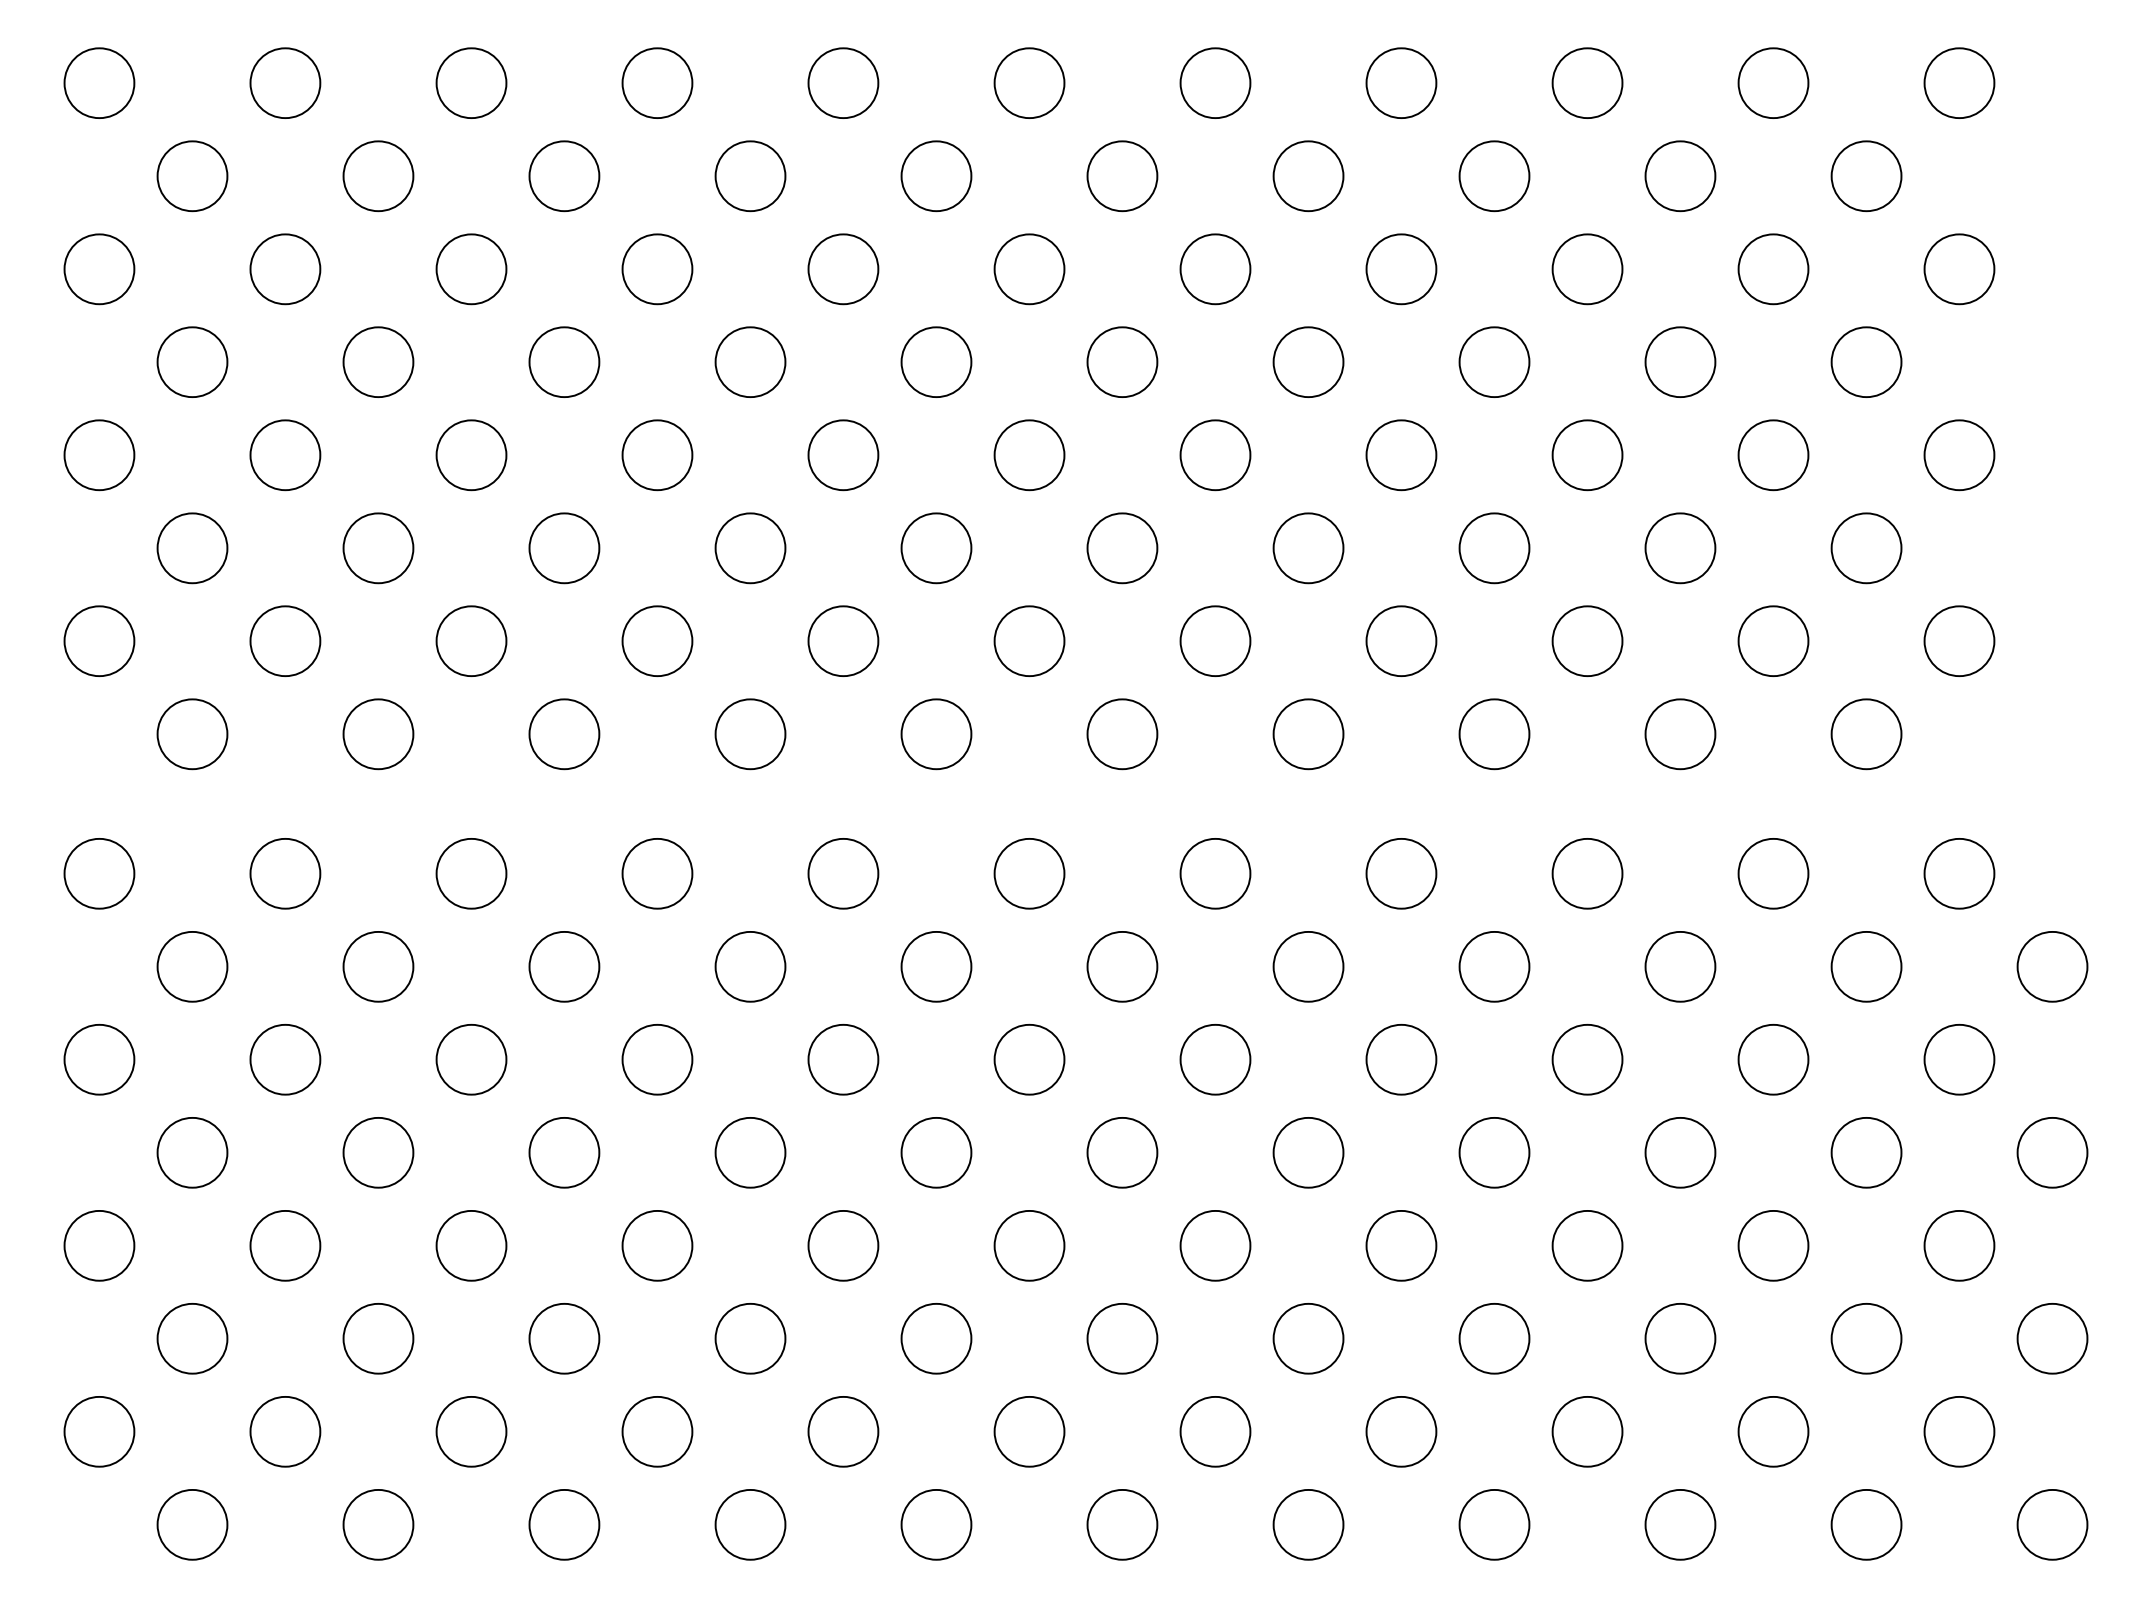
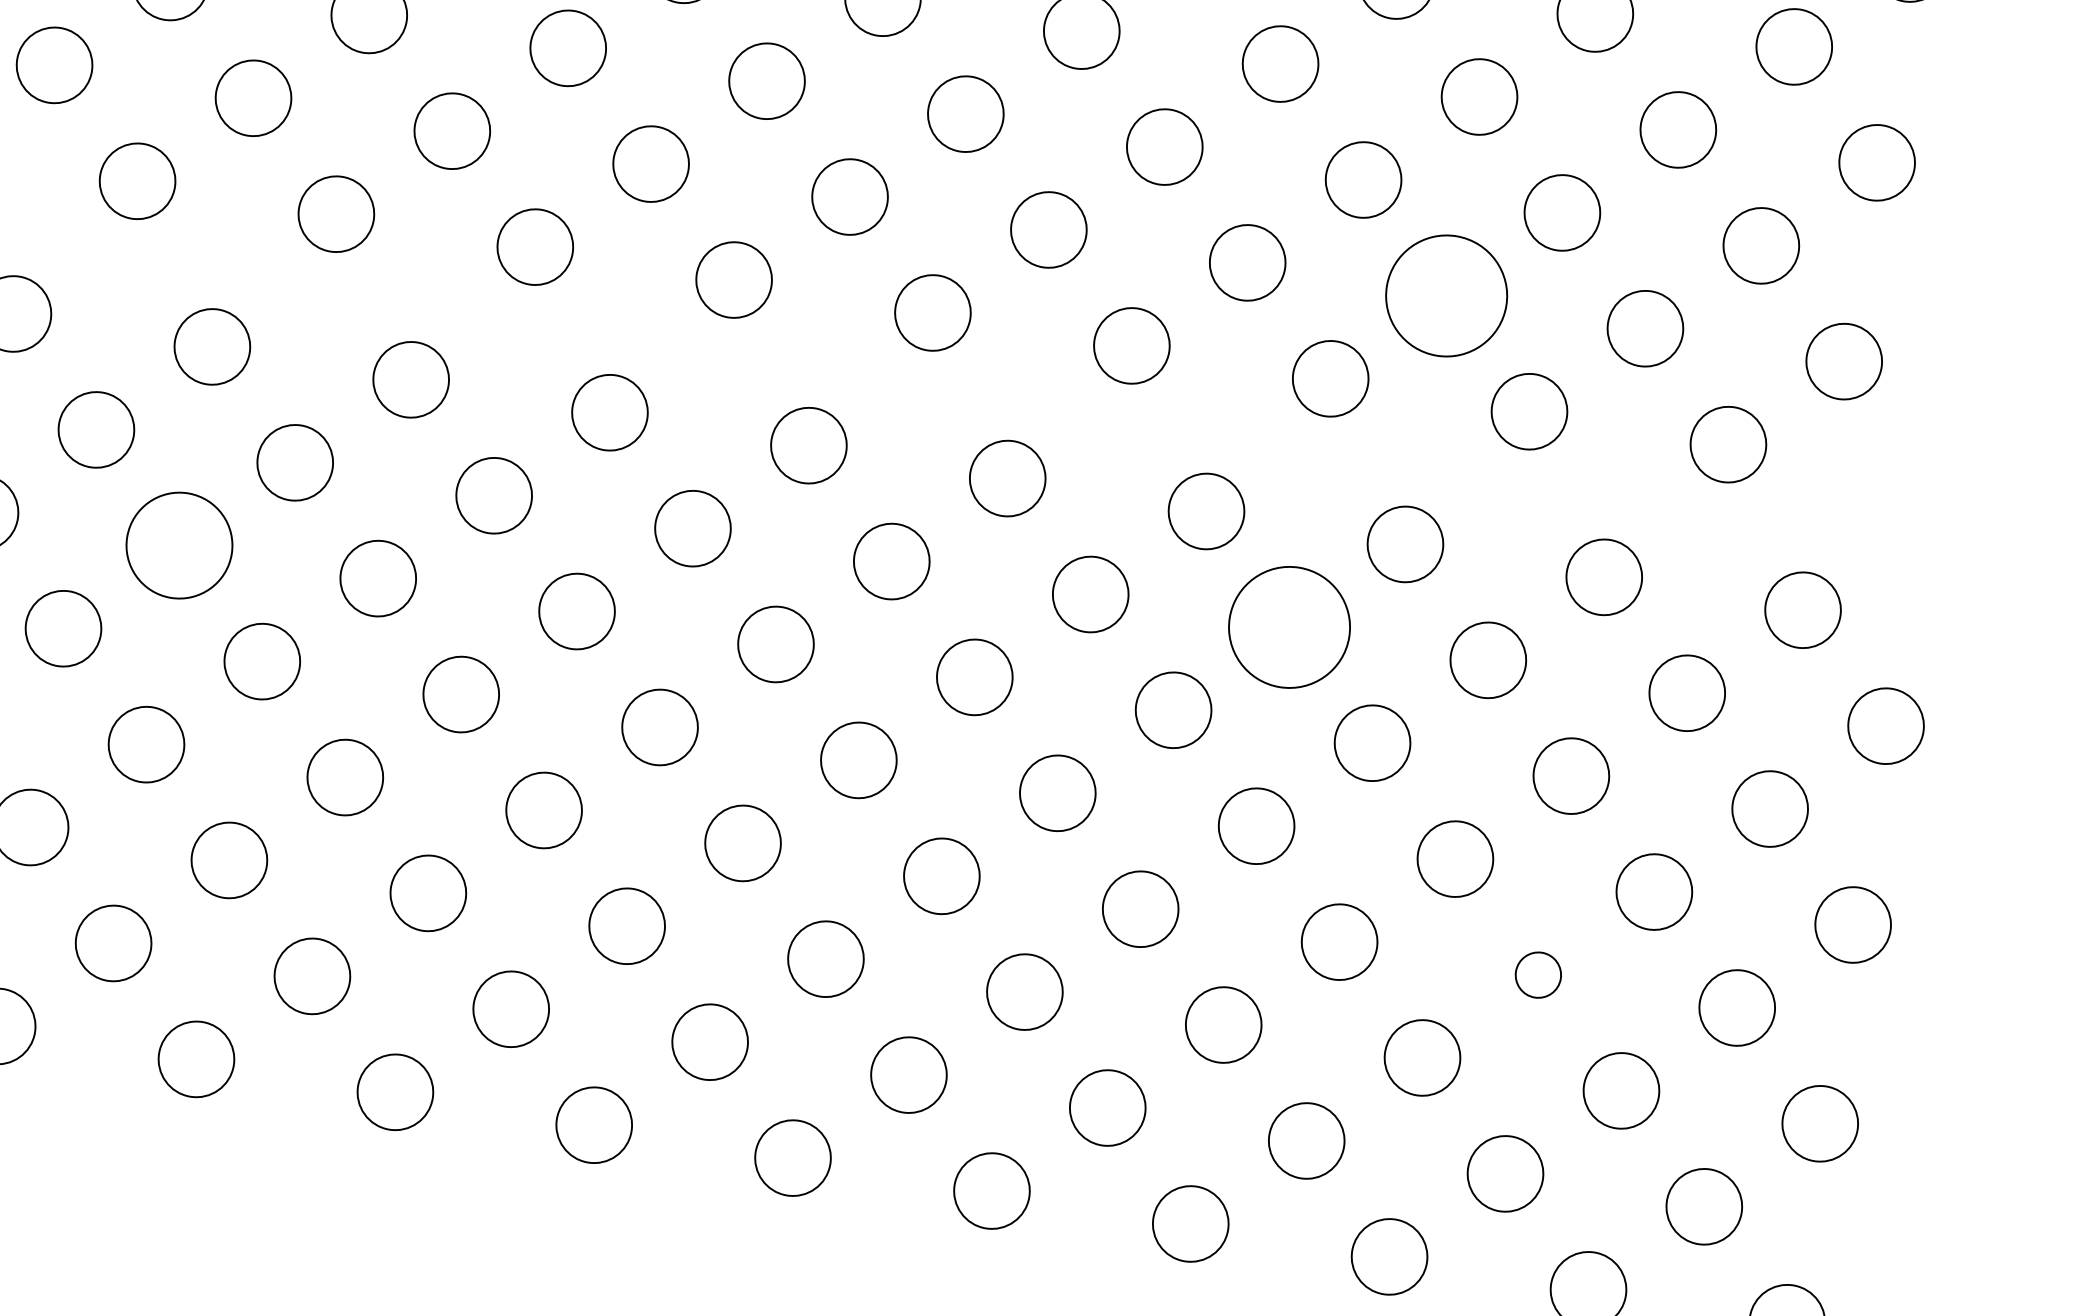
circle: (1587, 640) -> (1446, 295), size x1.6
circle: (1494, 966) -> (1289, 627), size x1.6
circle: (471, 1059) -> (179, 545), size x1.4
circle: (1773, 1245) -> (1538, 974), size x0.6

